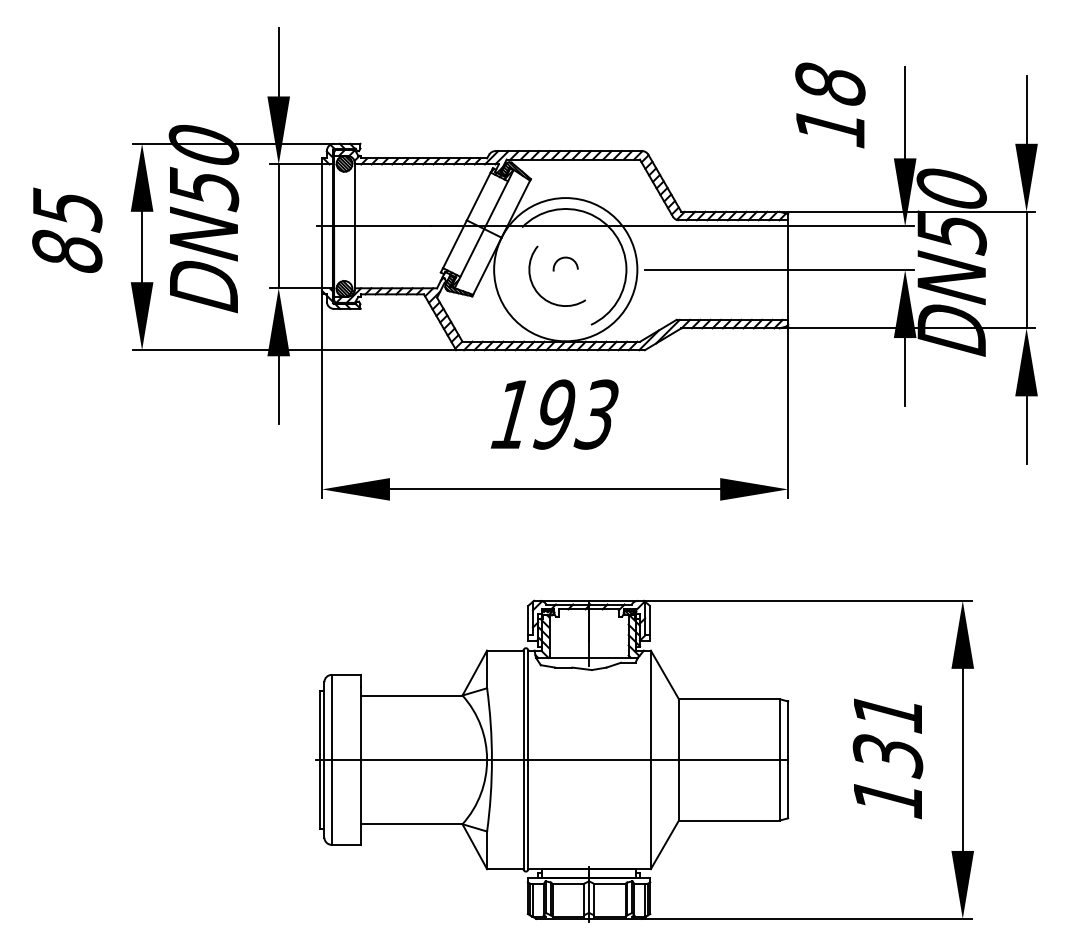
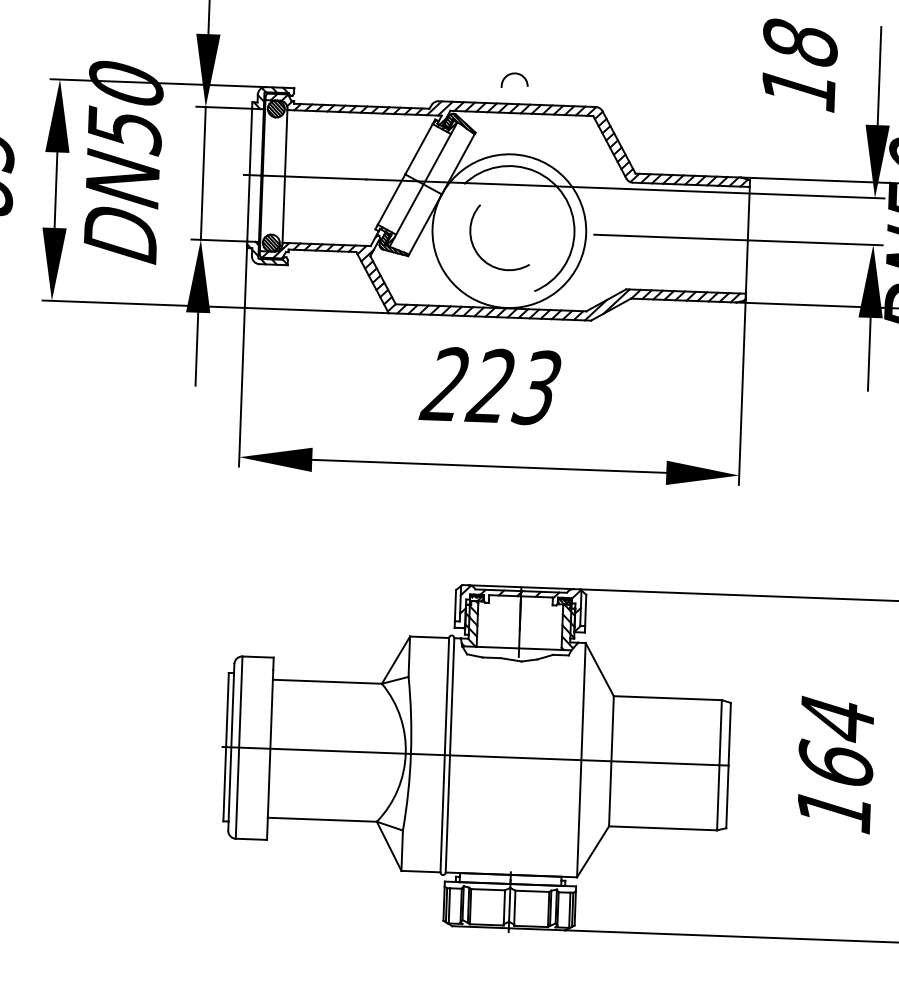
arc: (565, 258) -> (514, 74), moved
text: (531, 414) -> (466, 385), 193 -> 223
text: (887, 735) -> (836, 743), 131 -> 164

